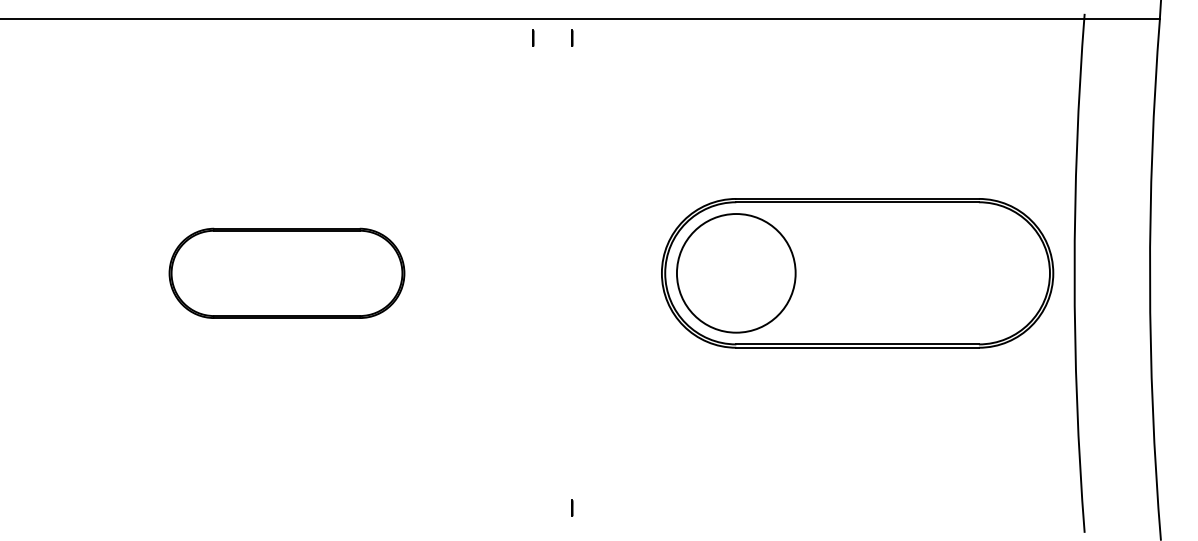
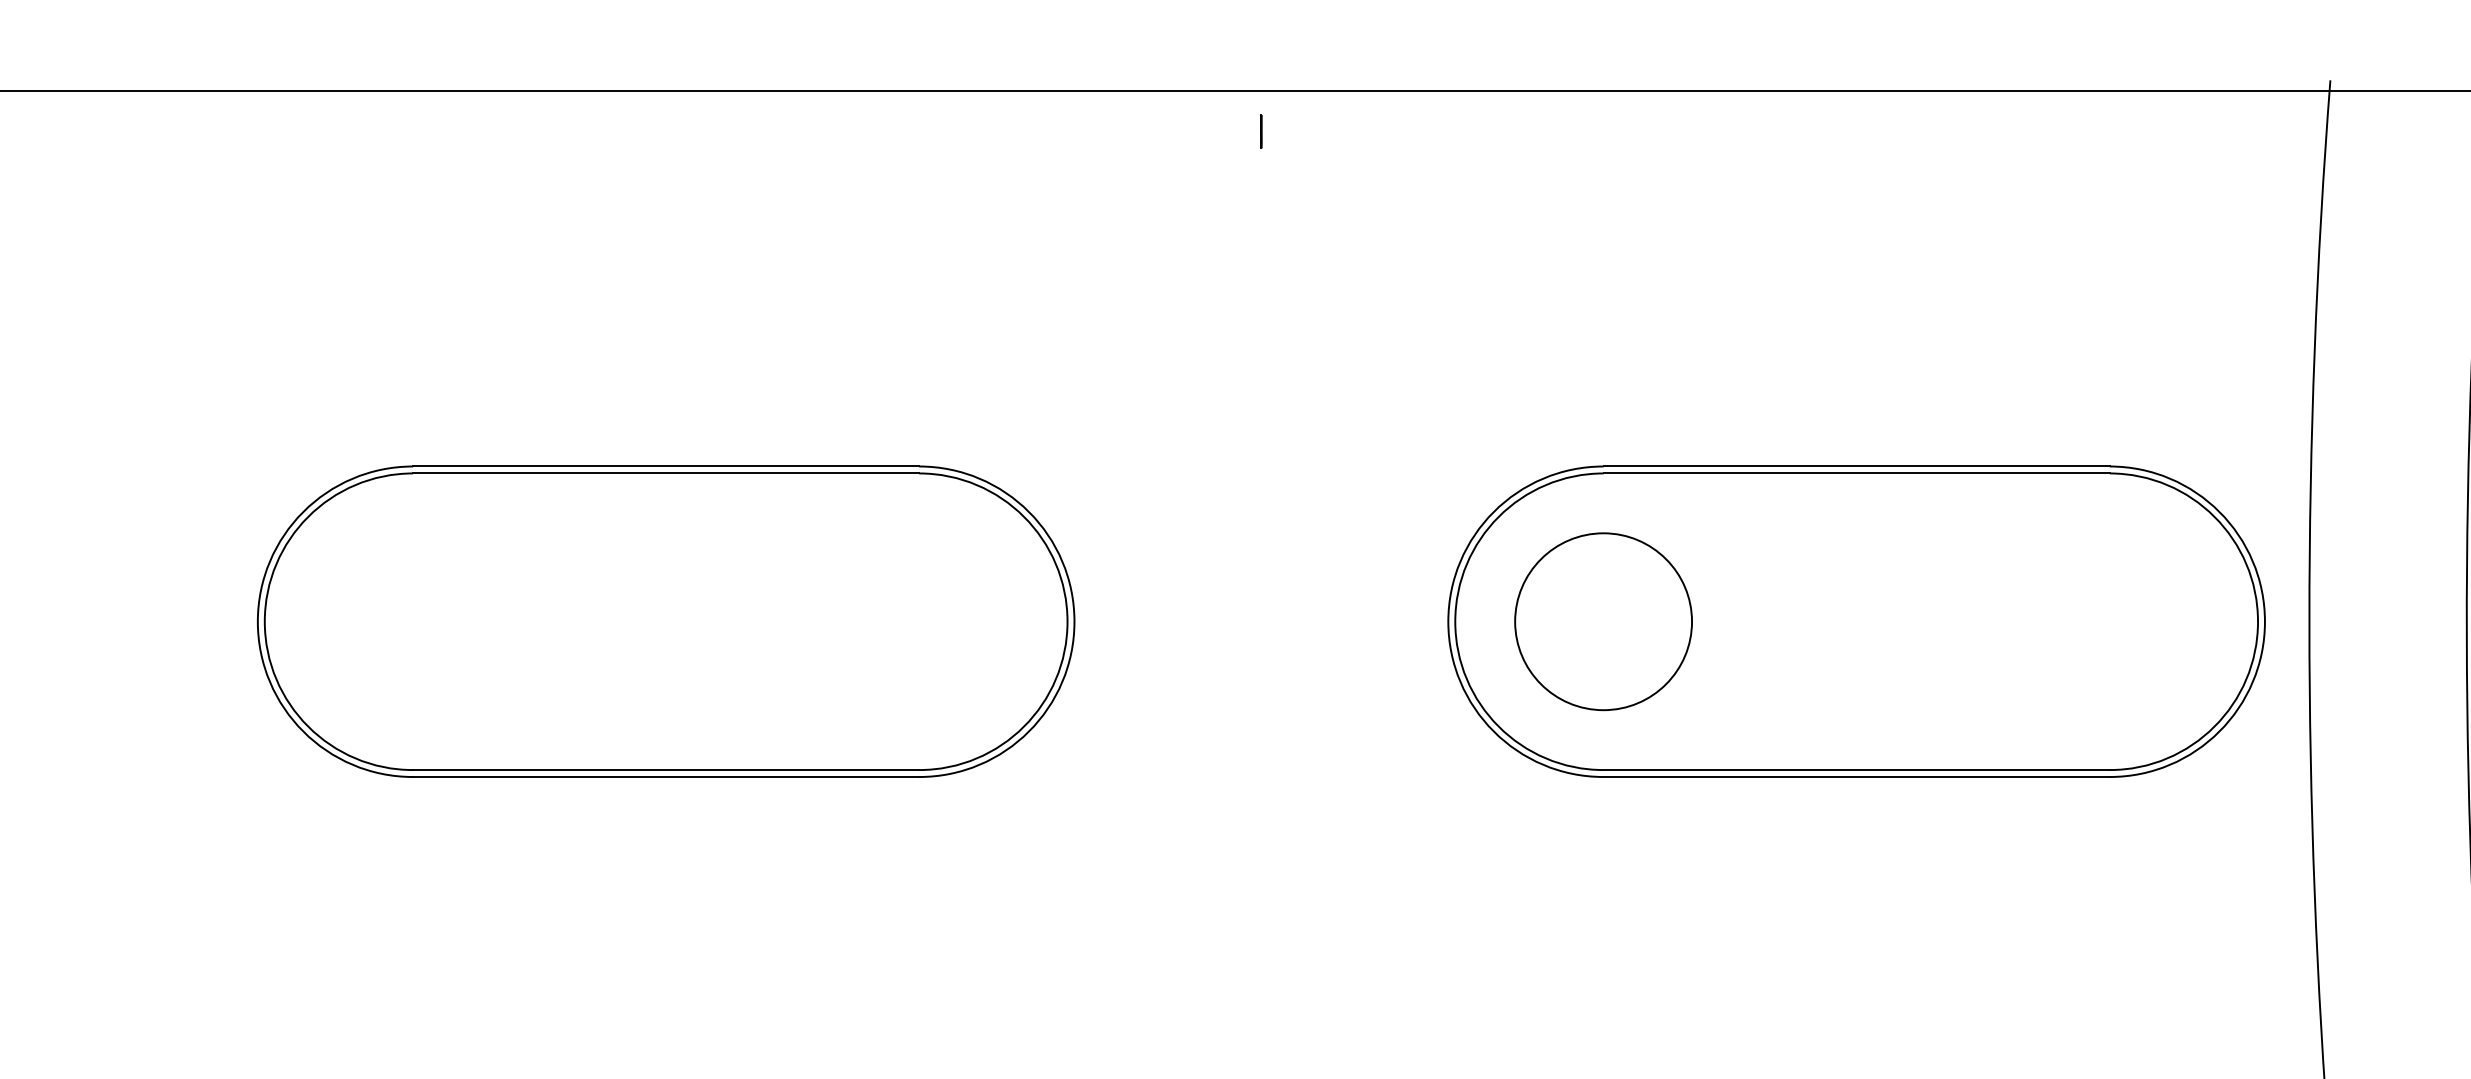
line: (533, 37) -> (1180, 129), removed
circle: (735, 272) -> (1601, 619), size x0.71
part: (286, 273) -> (665, 622), size x1.67

